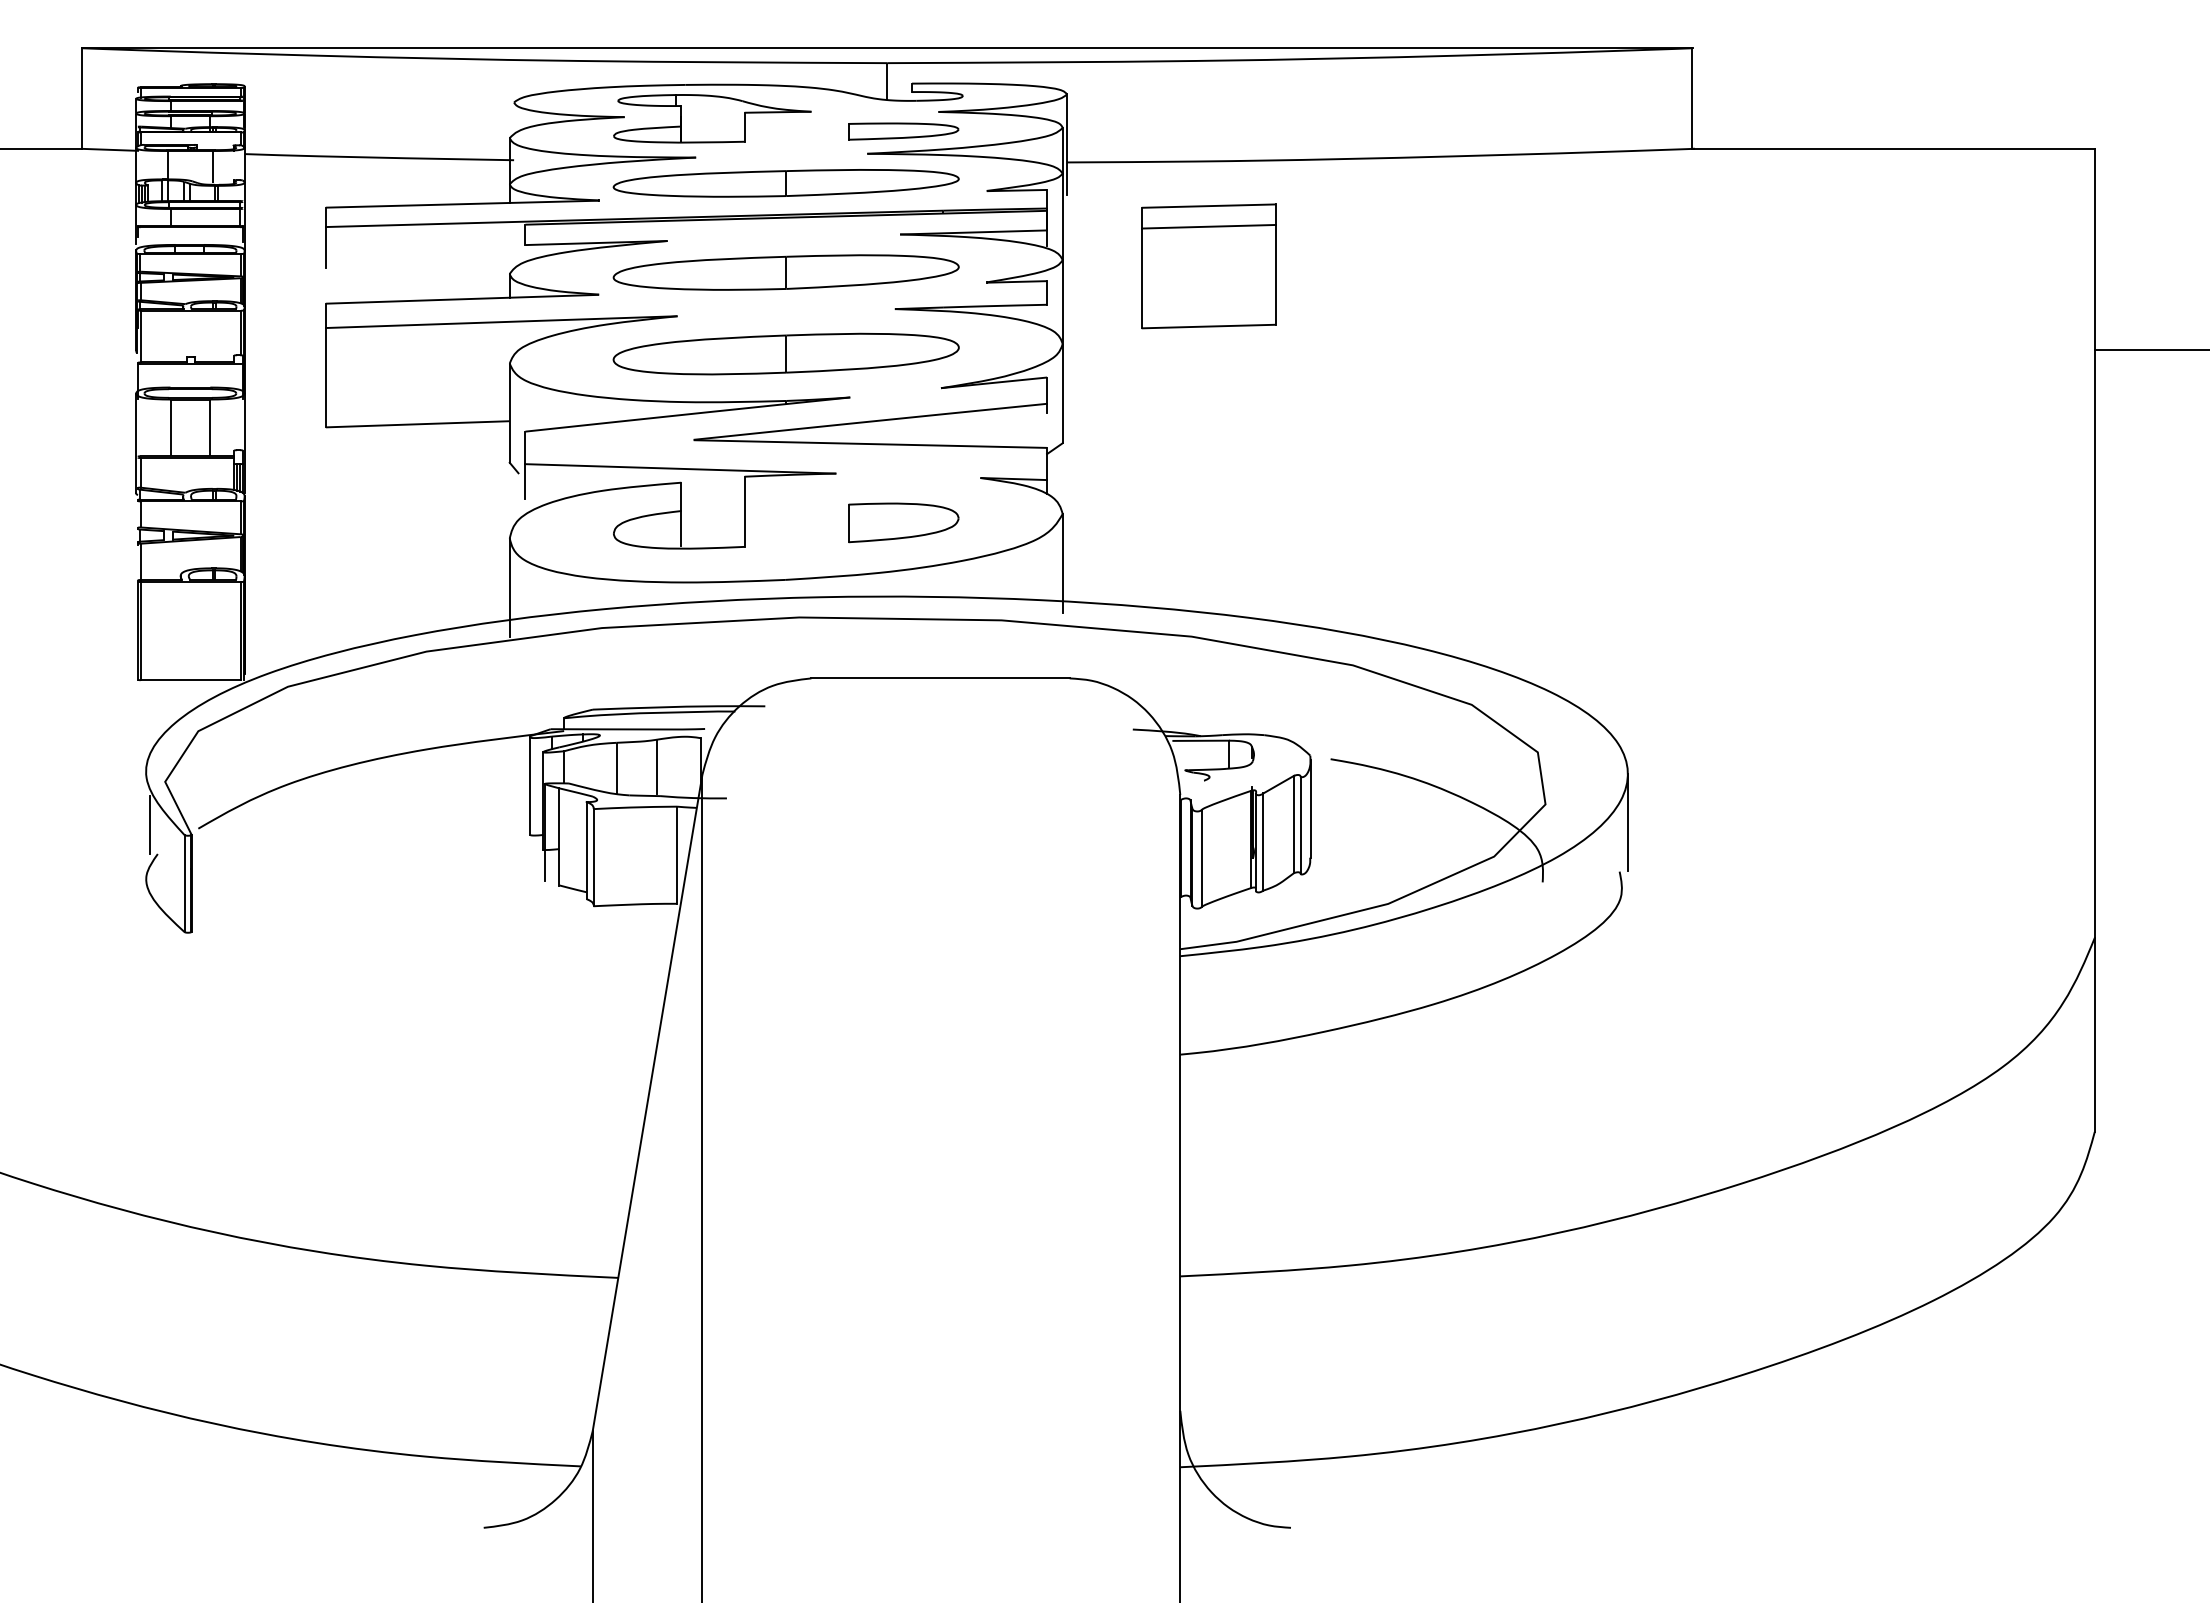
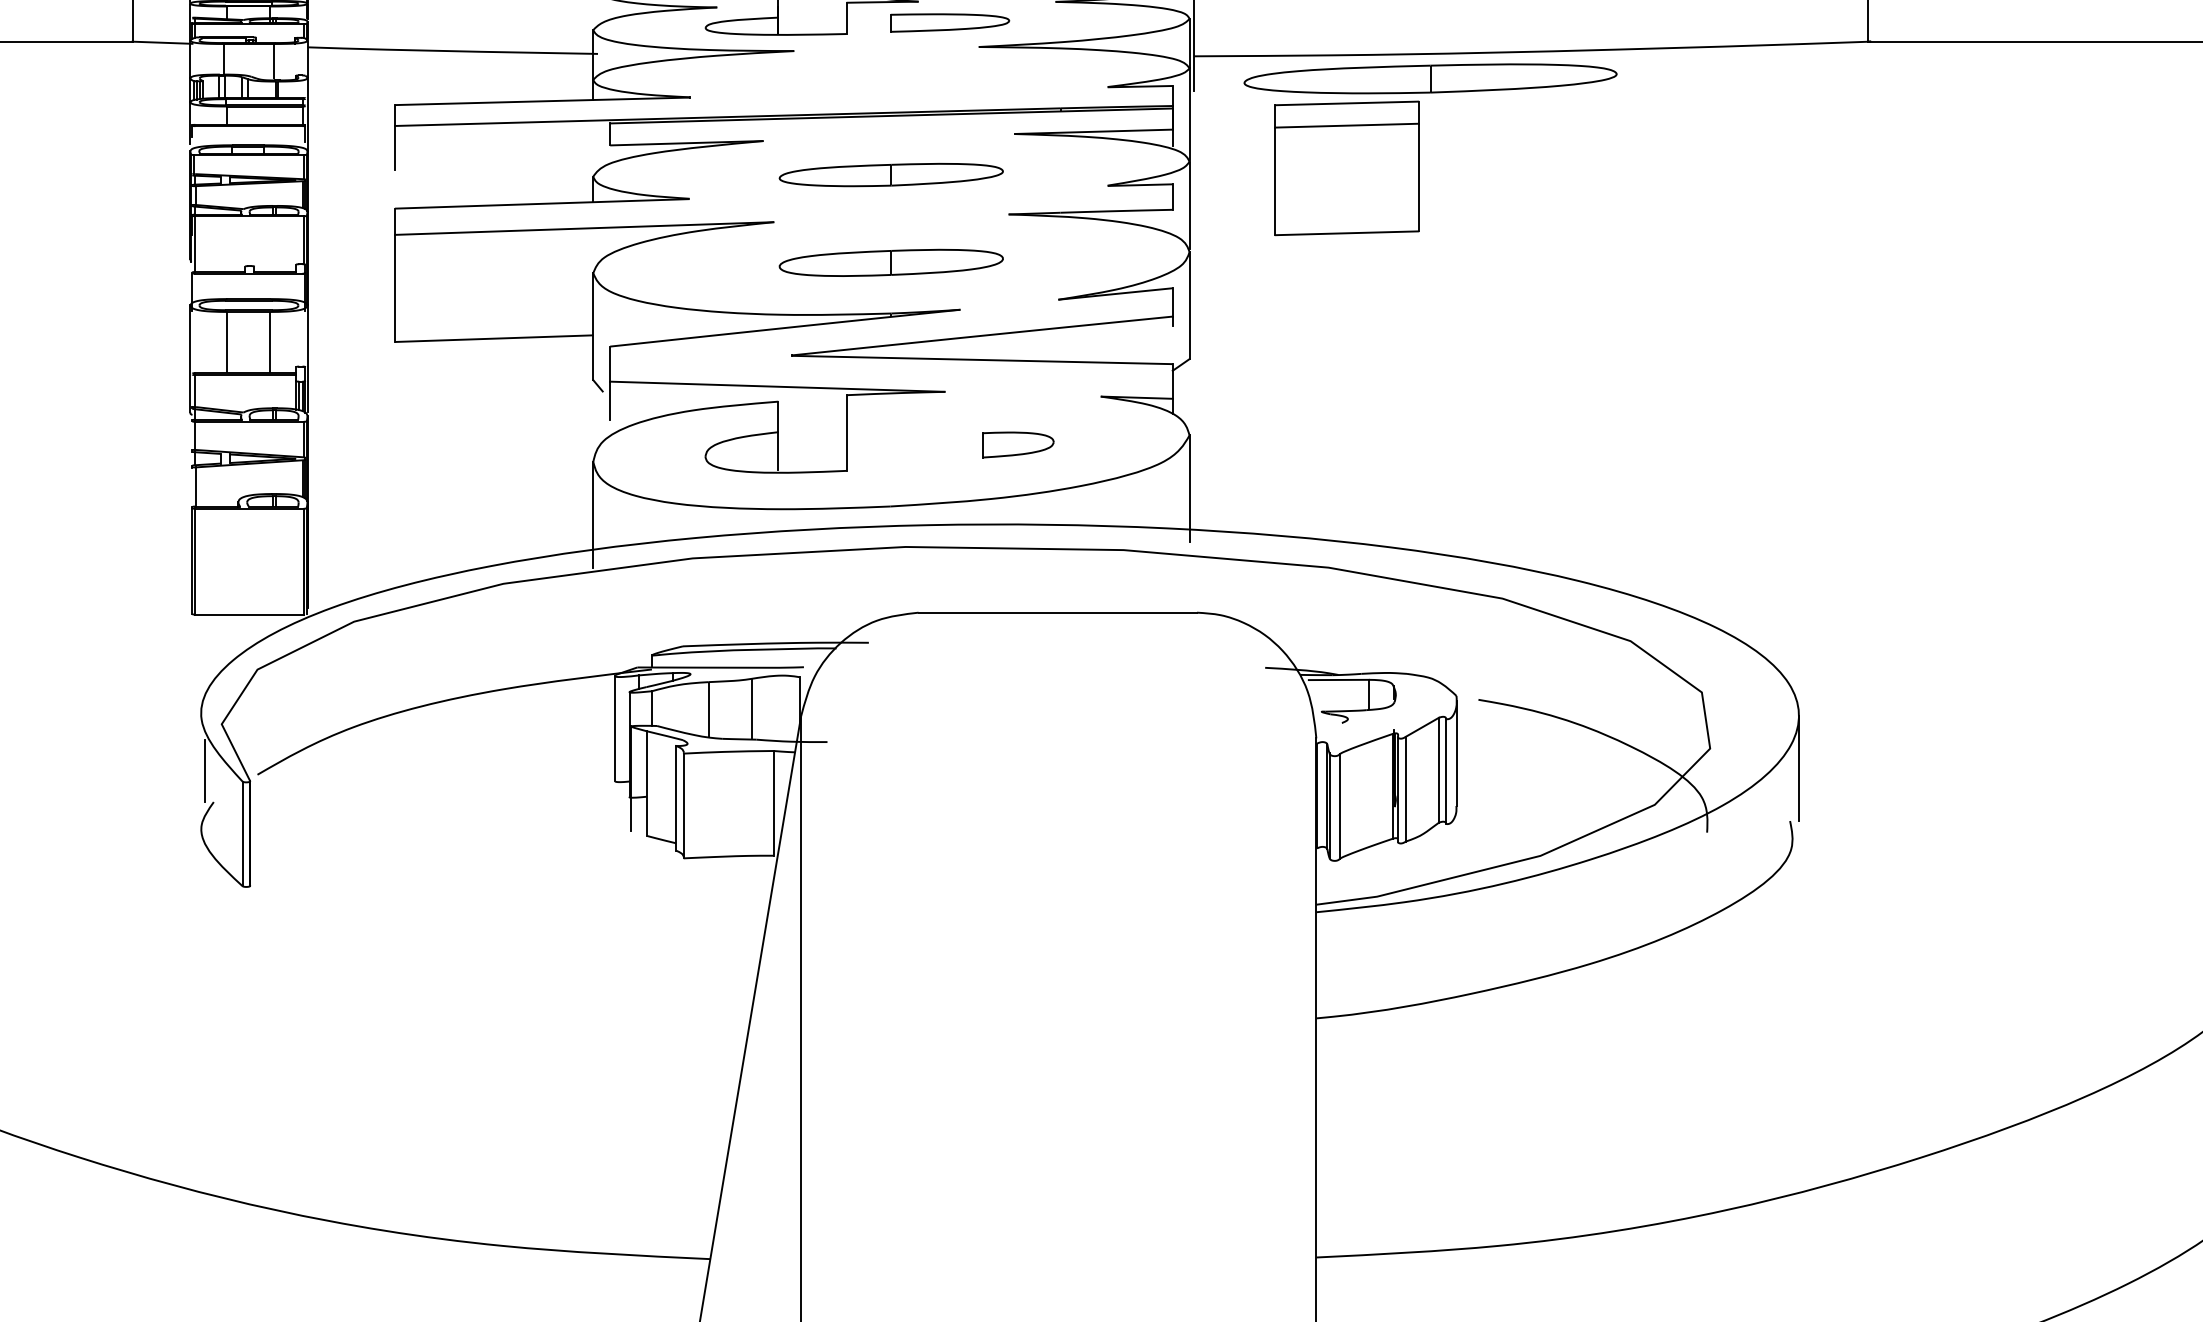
part: (903, 131) -> (949, 22), moved
part: (785, 183) -> (1429, 79), moved
part: (785, 272) -> (890, 174), size x0.6
part: (785, 353) -> (890, 262), size x0.6
part: (903, 522) -> (1017, 444), size x0.6

